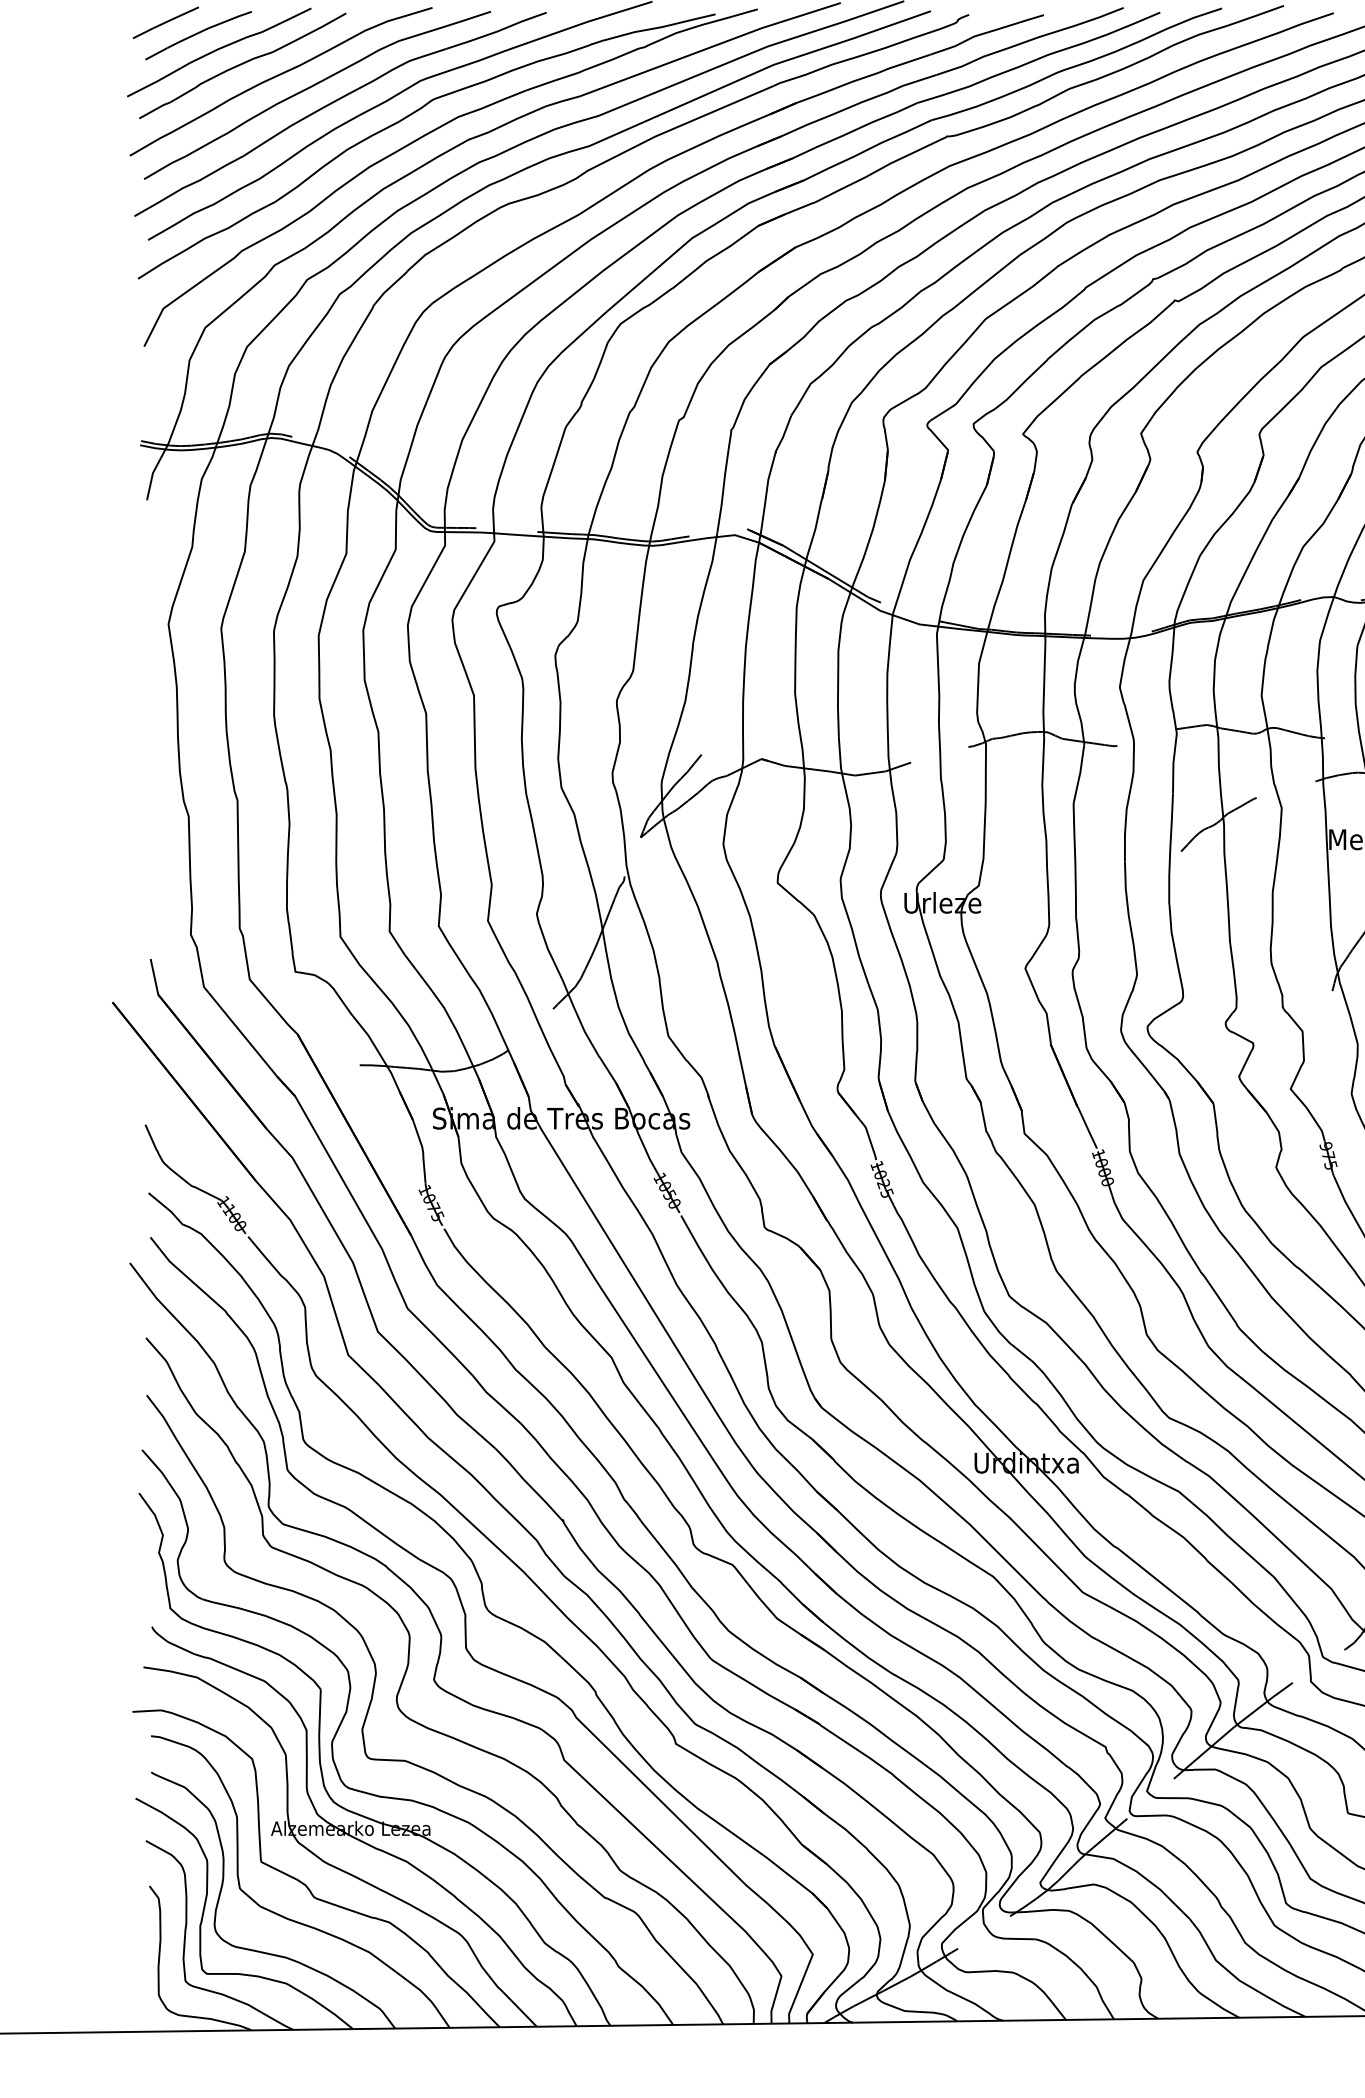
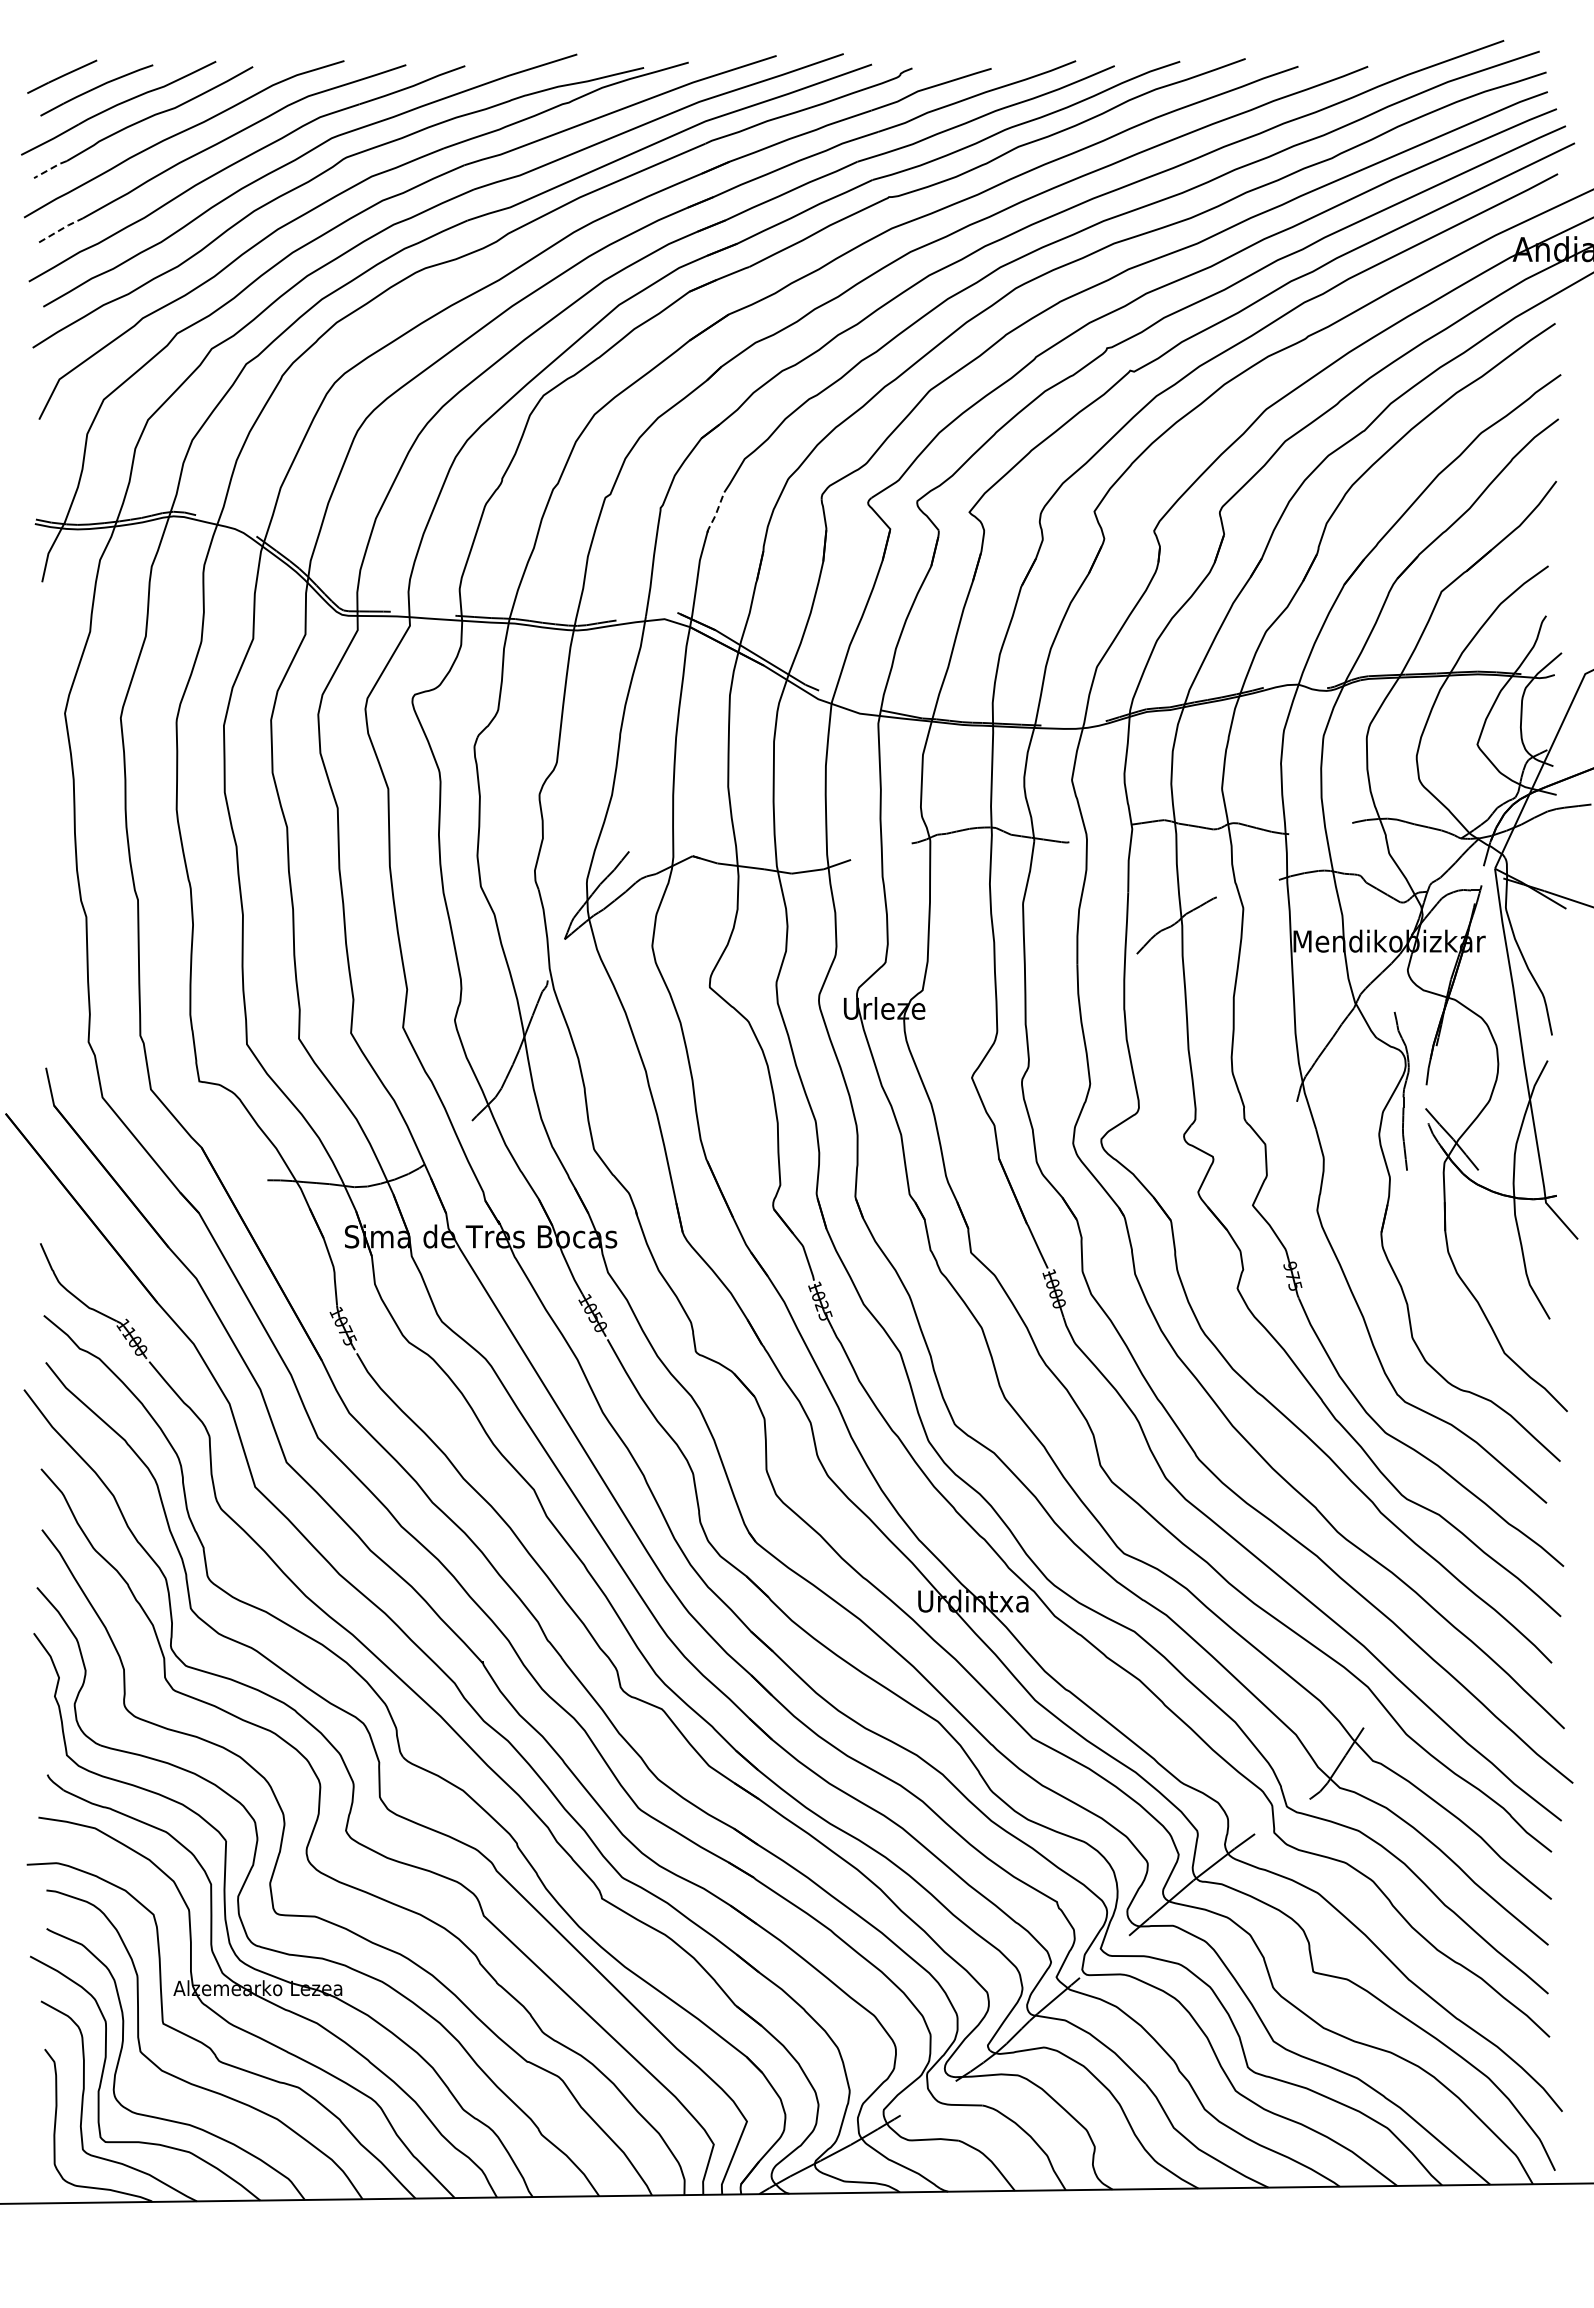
line: (154, 110) -> (50, 169), solid -> dashed
line: (165, 167) -> (61, 229), solid -> dashed
line: (784, 435) -> (716, 513), solid -> dashed

